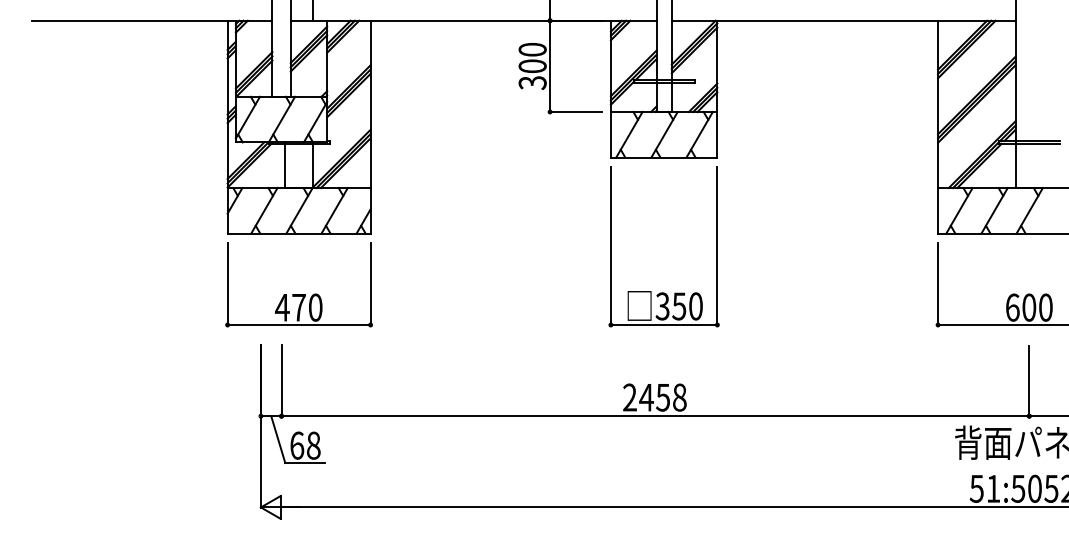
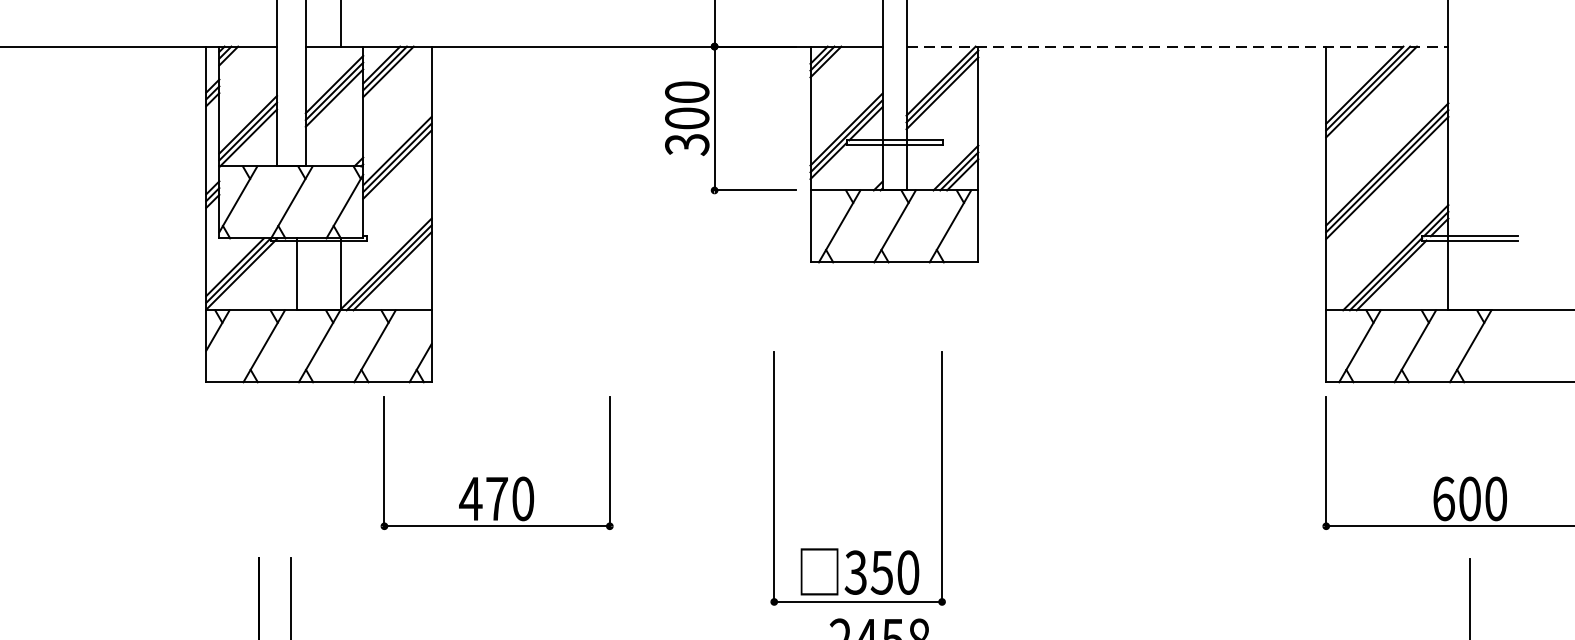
line: (843, 20) -> (1177, 46), solid -> dashed
part: (663, 292) -> (857, 550), moved
part: (298, 294) -> (496, 478), moved

